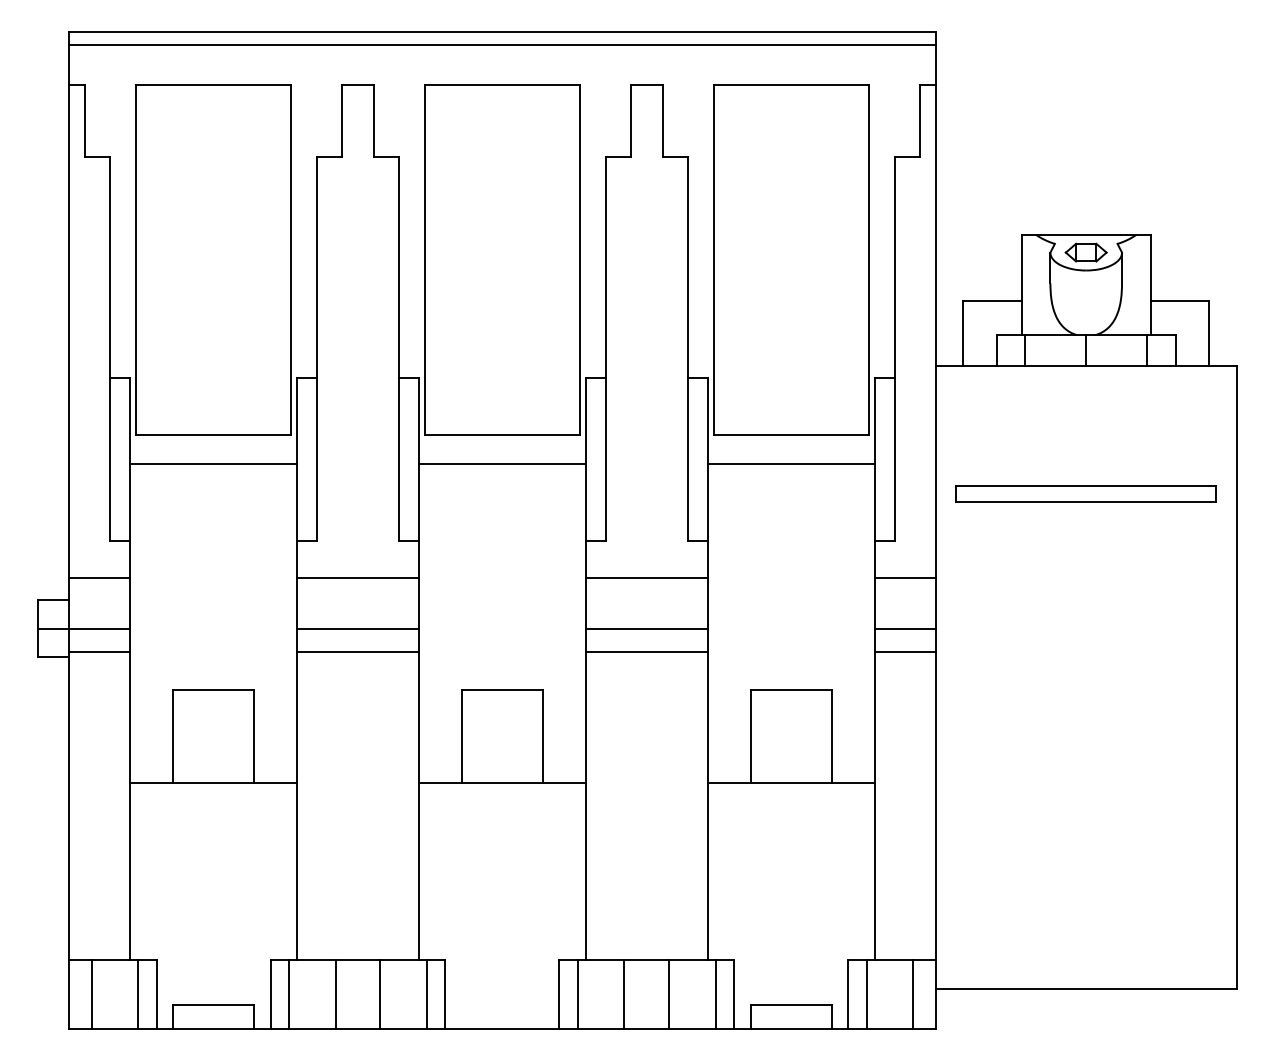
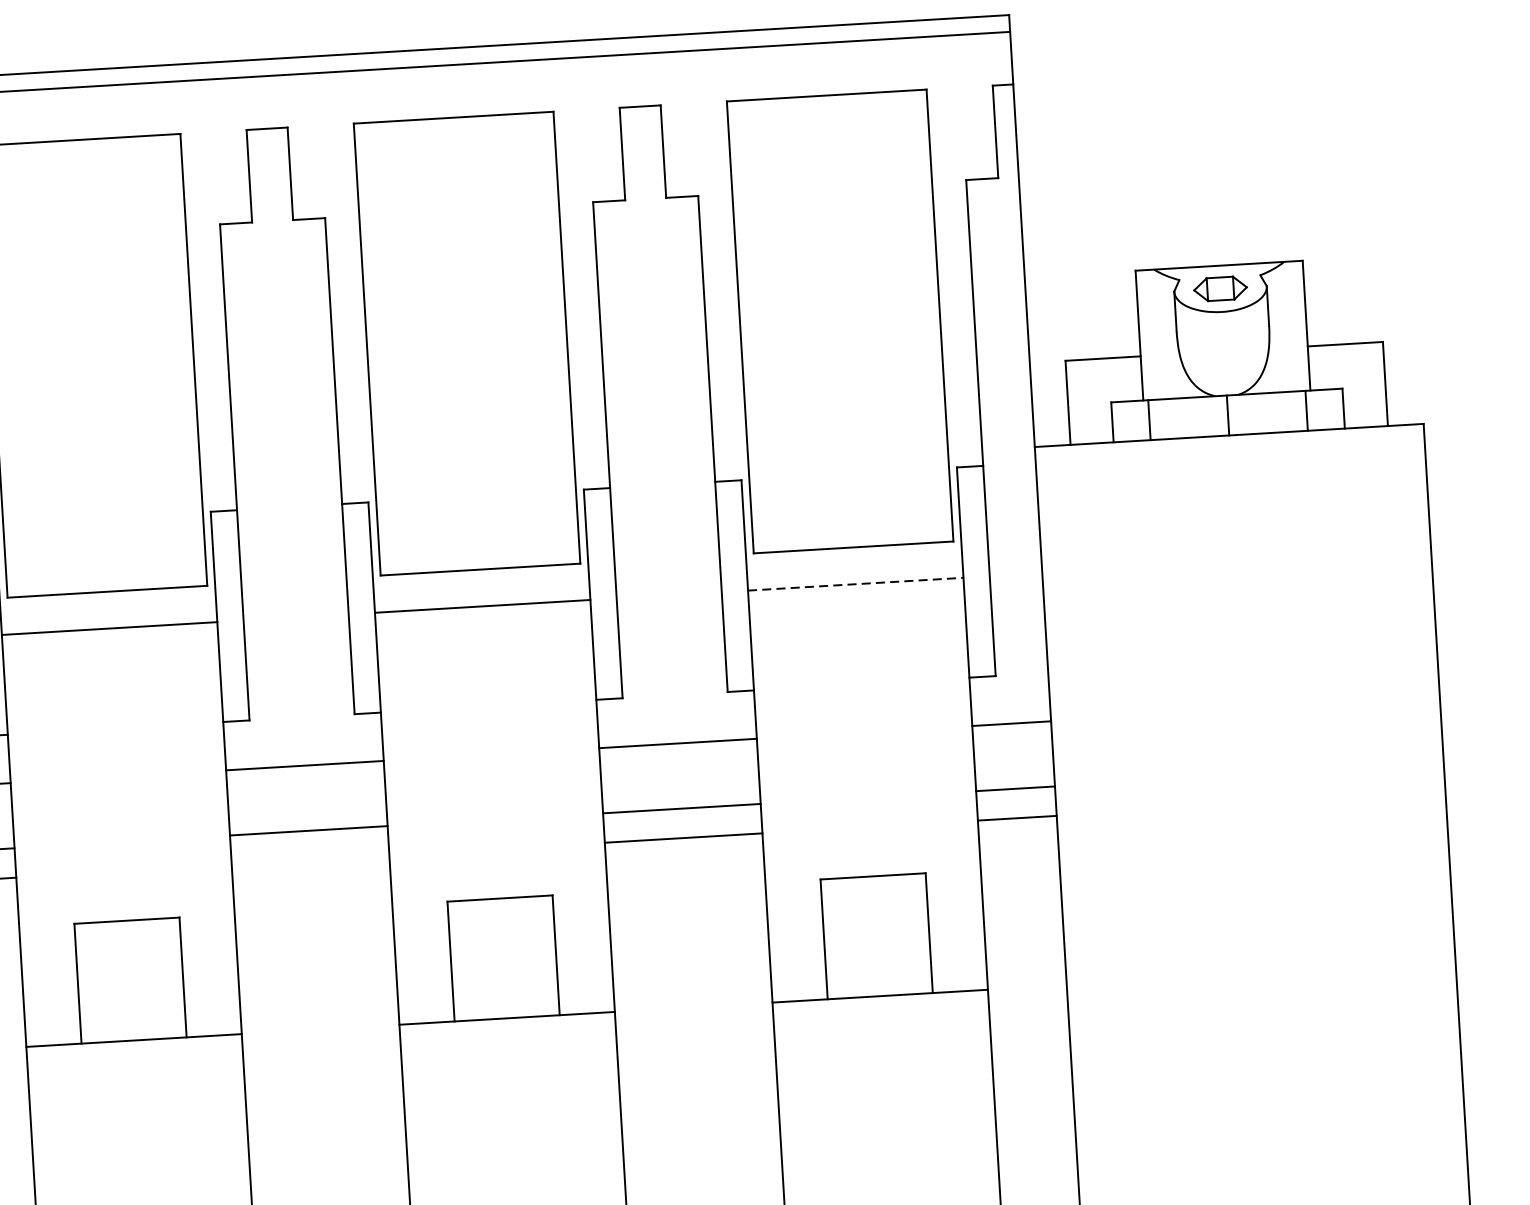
line: (791, 463) -> (856, 583), solid -> dashed
part: (1085, 493) -> (1238, 600), removed
line: (357, 651) -> (309, 859), removed

